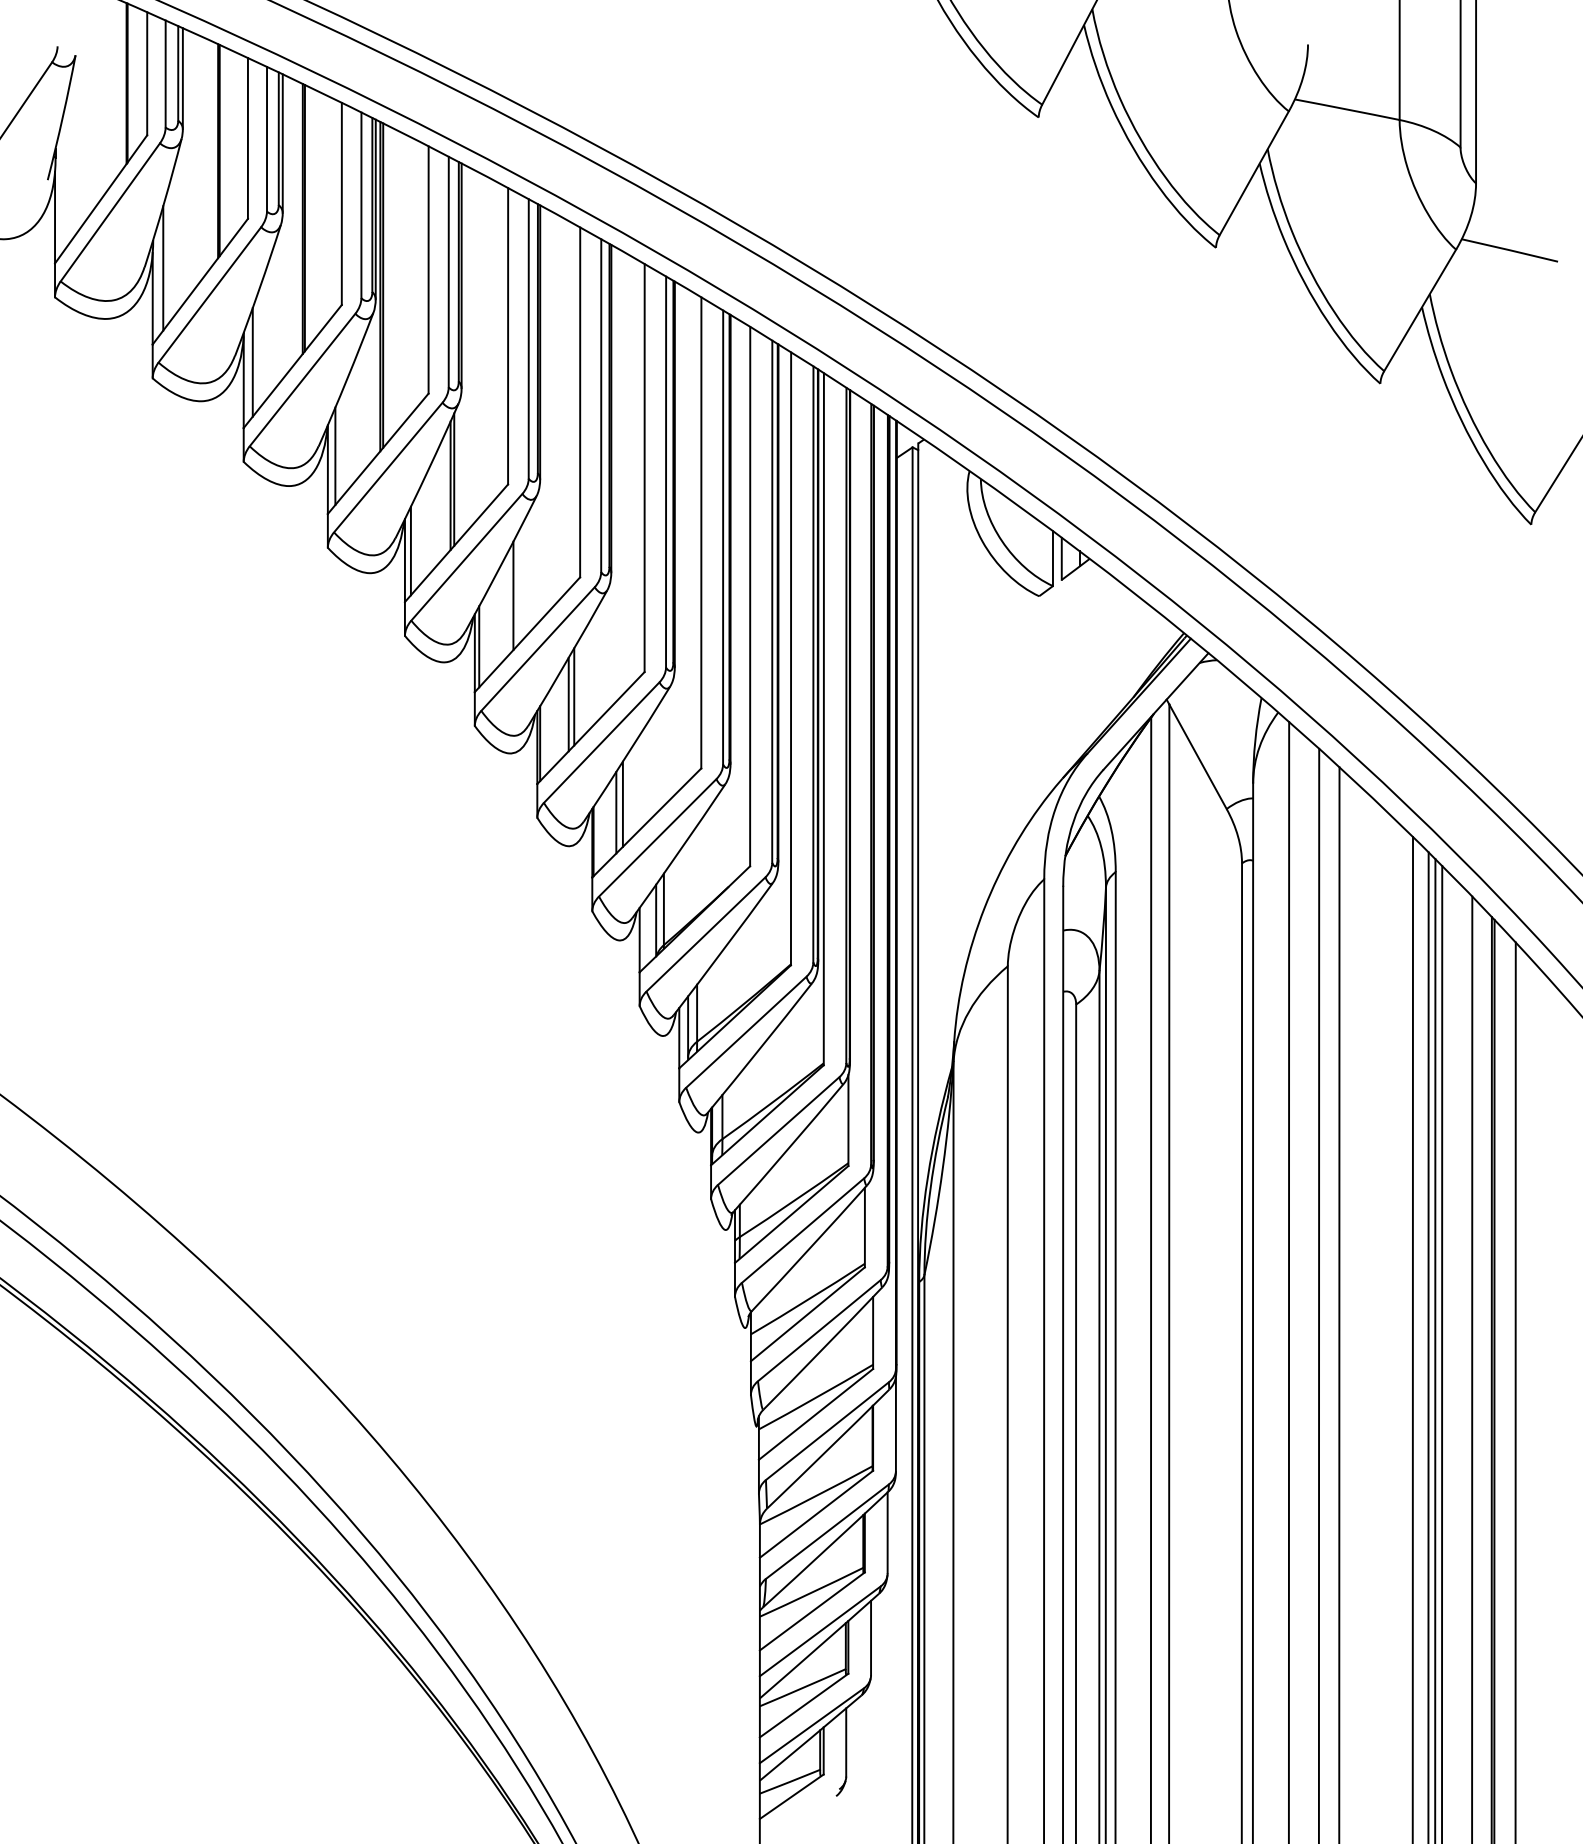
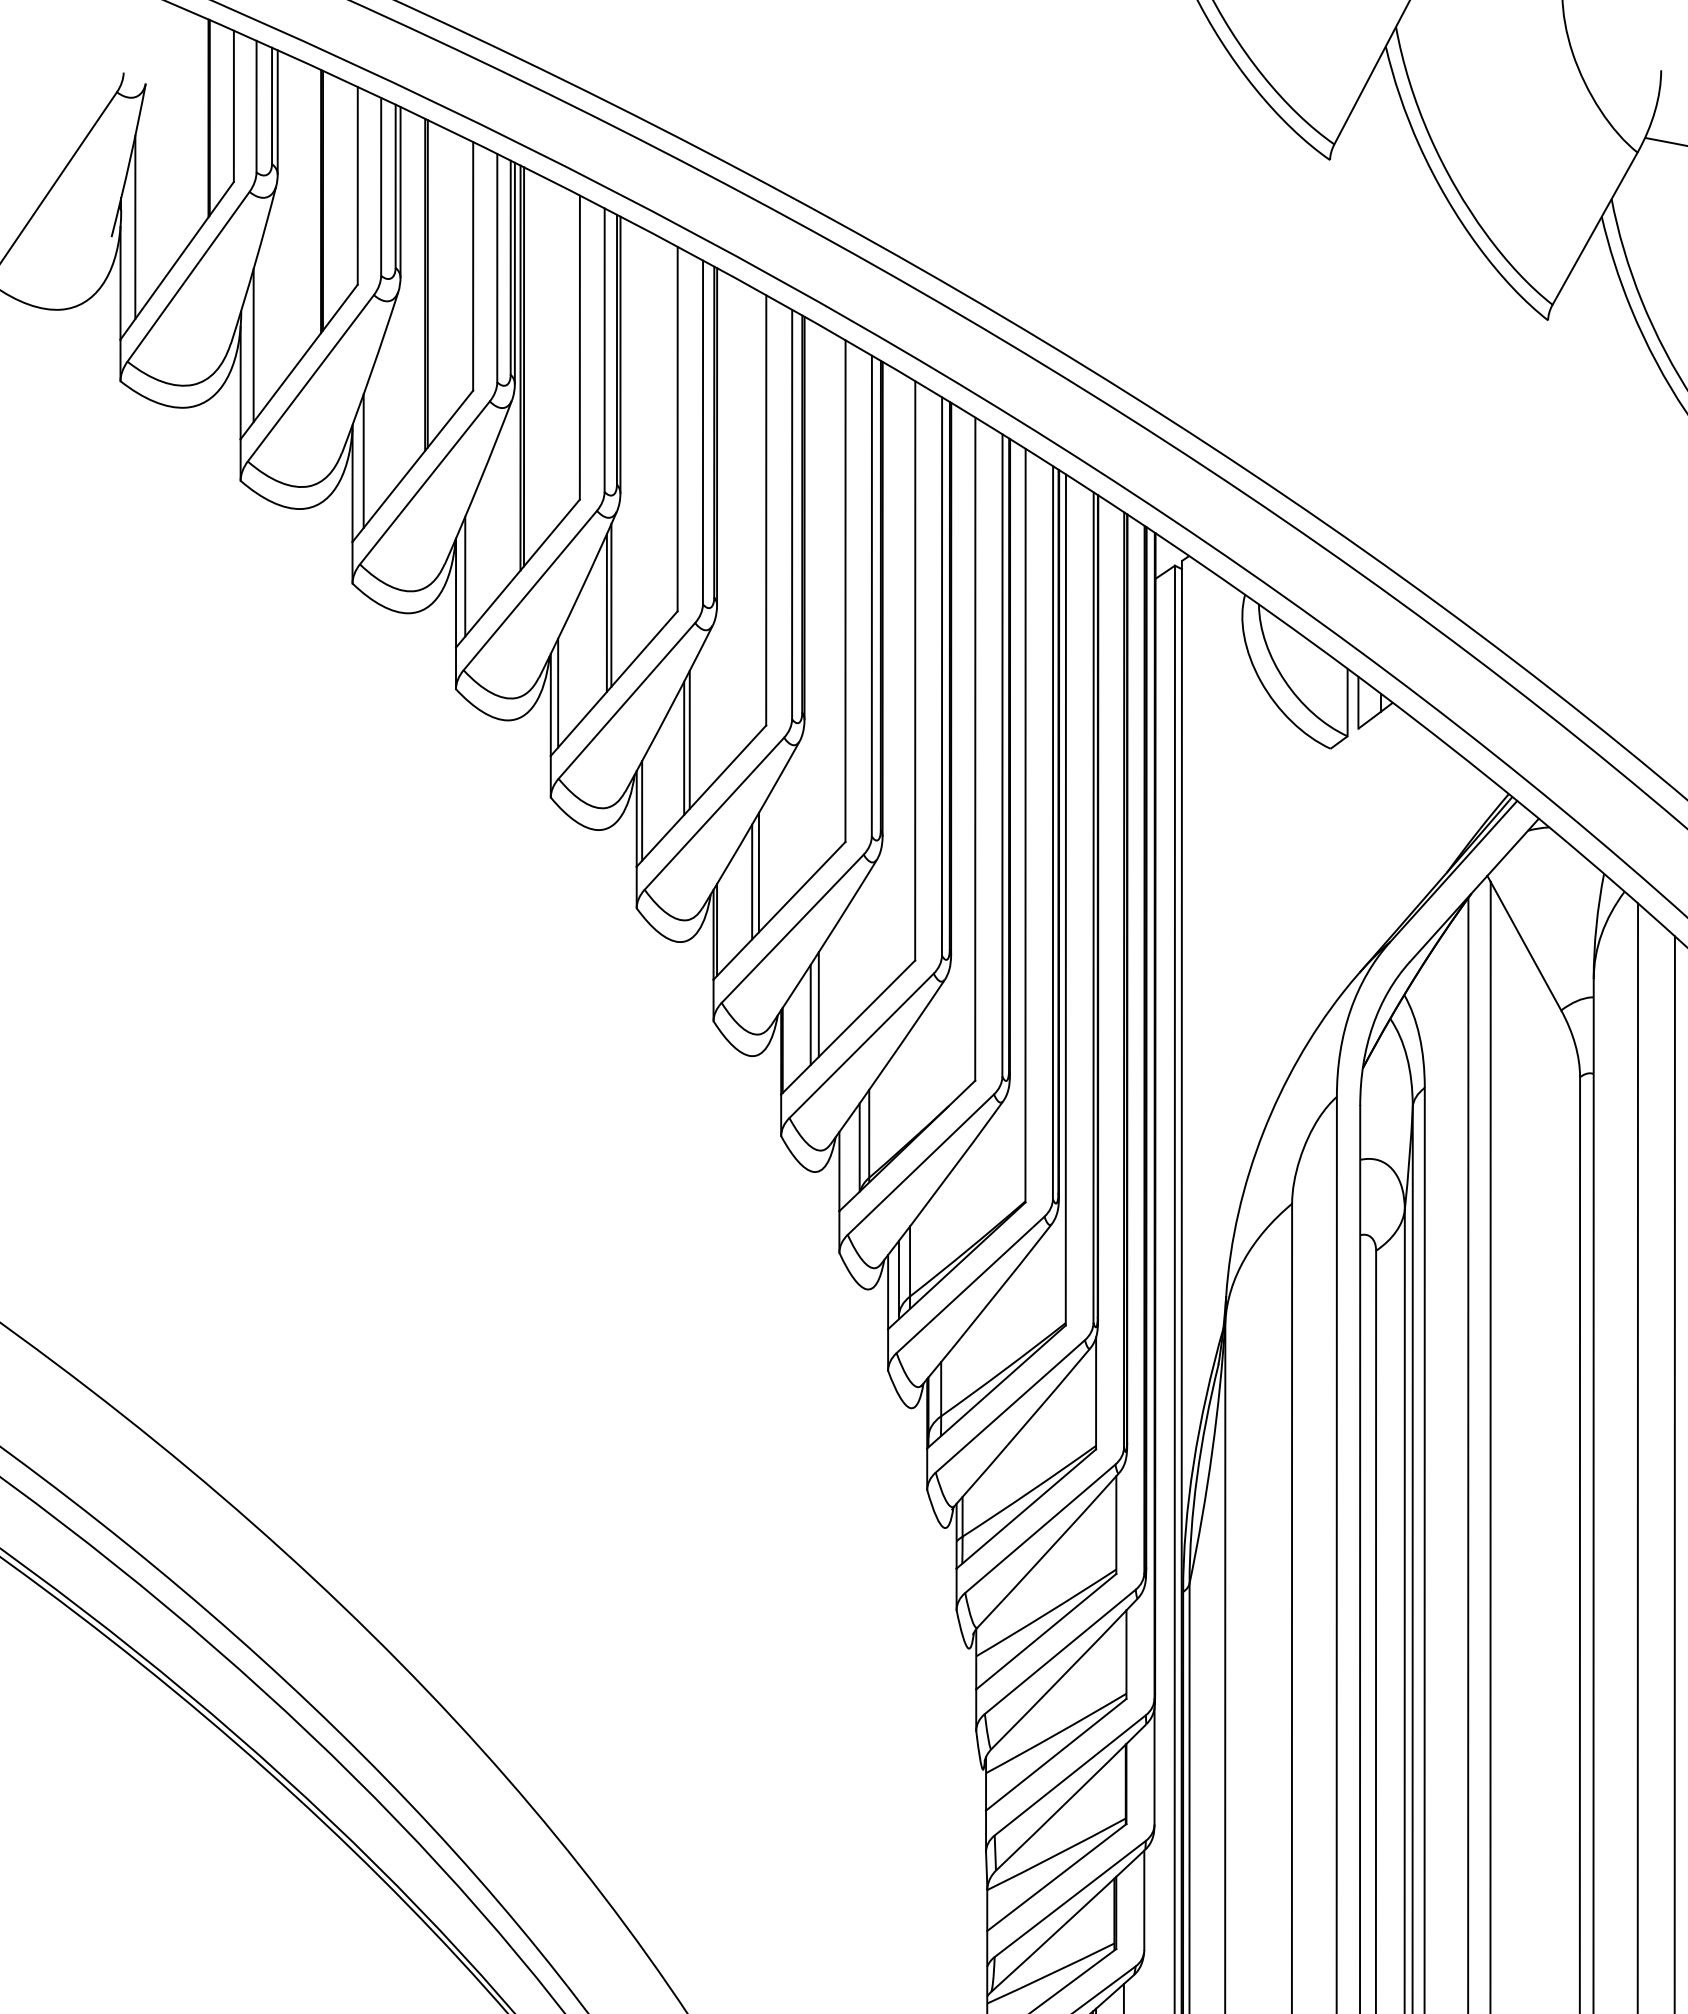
line: (67, 171) -> (135, 226), added
line: (517, 588) -> (689, 739), added

